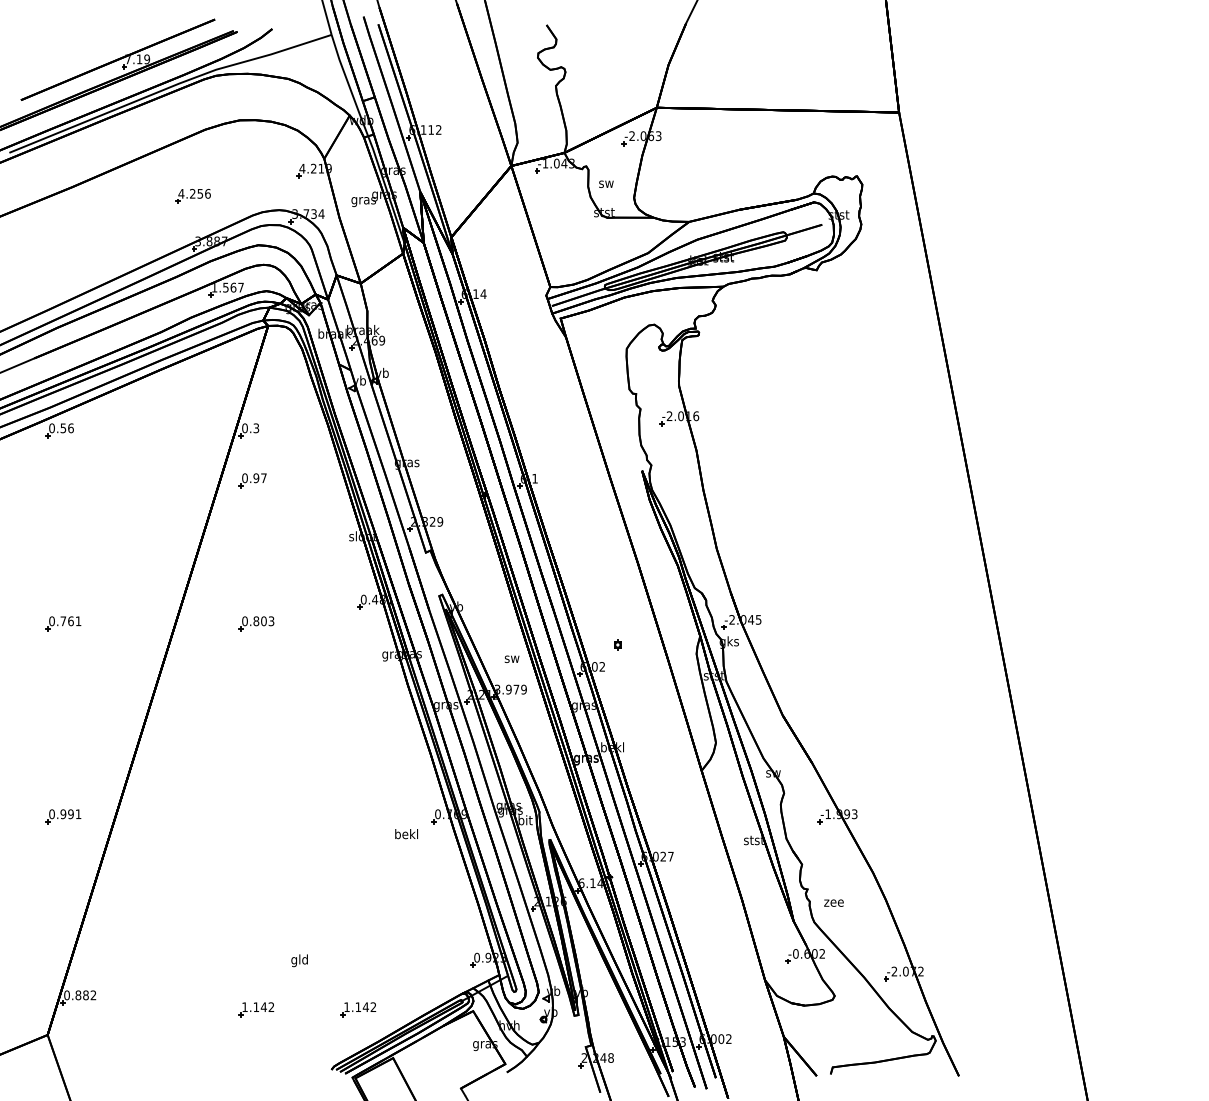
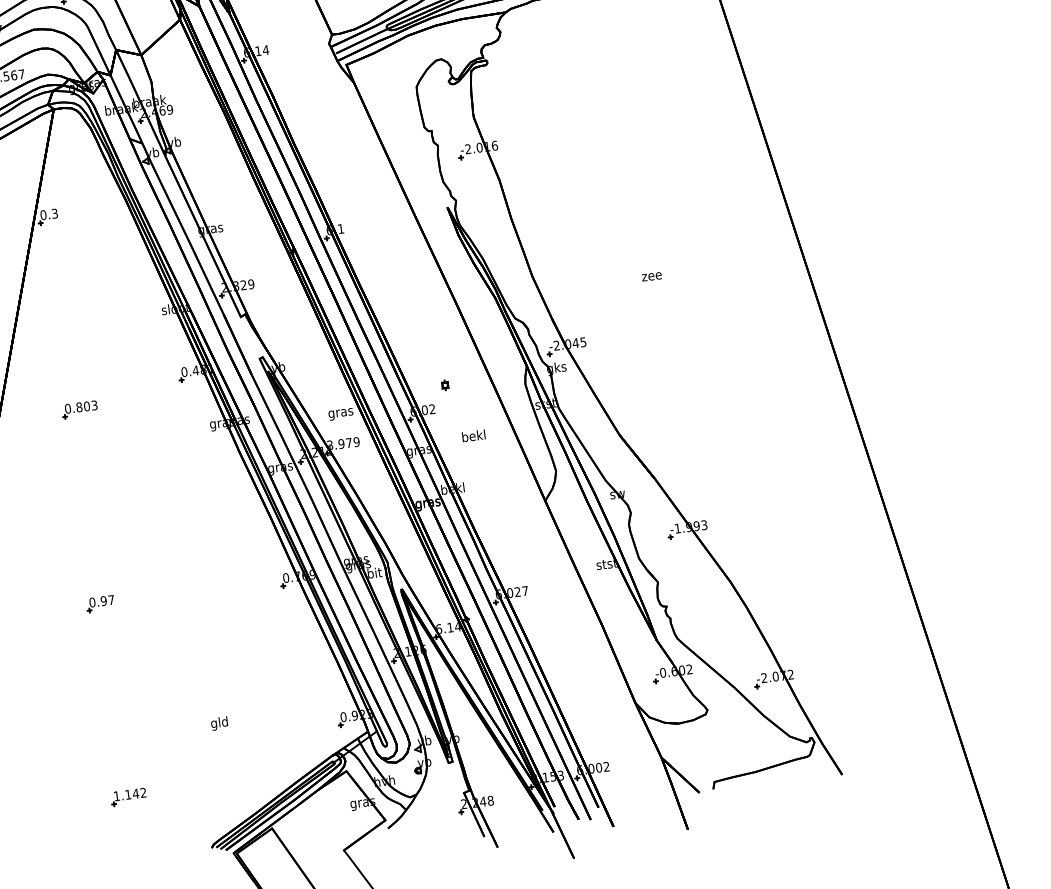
part: (252, 480) -> (100, 603), moved
text: (511, 660) -> (340, 414), sw -> gras
text: (406, 834) -> (473, 436), moved
text: (833, 902) -> (651, 276), moved
text: (299, 960) -> (219, 723), moved
part: (358, 1009) -> (231, 784), removed

